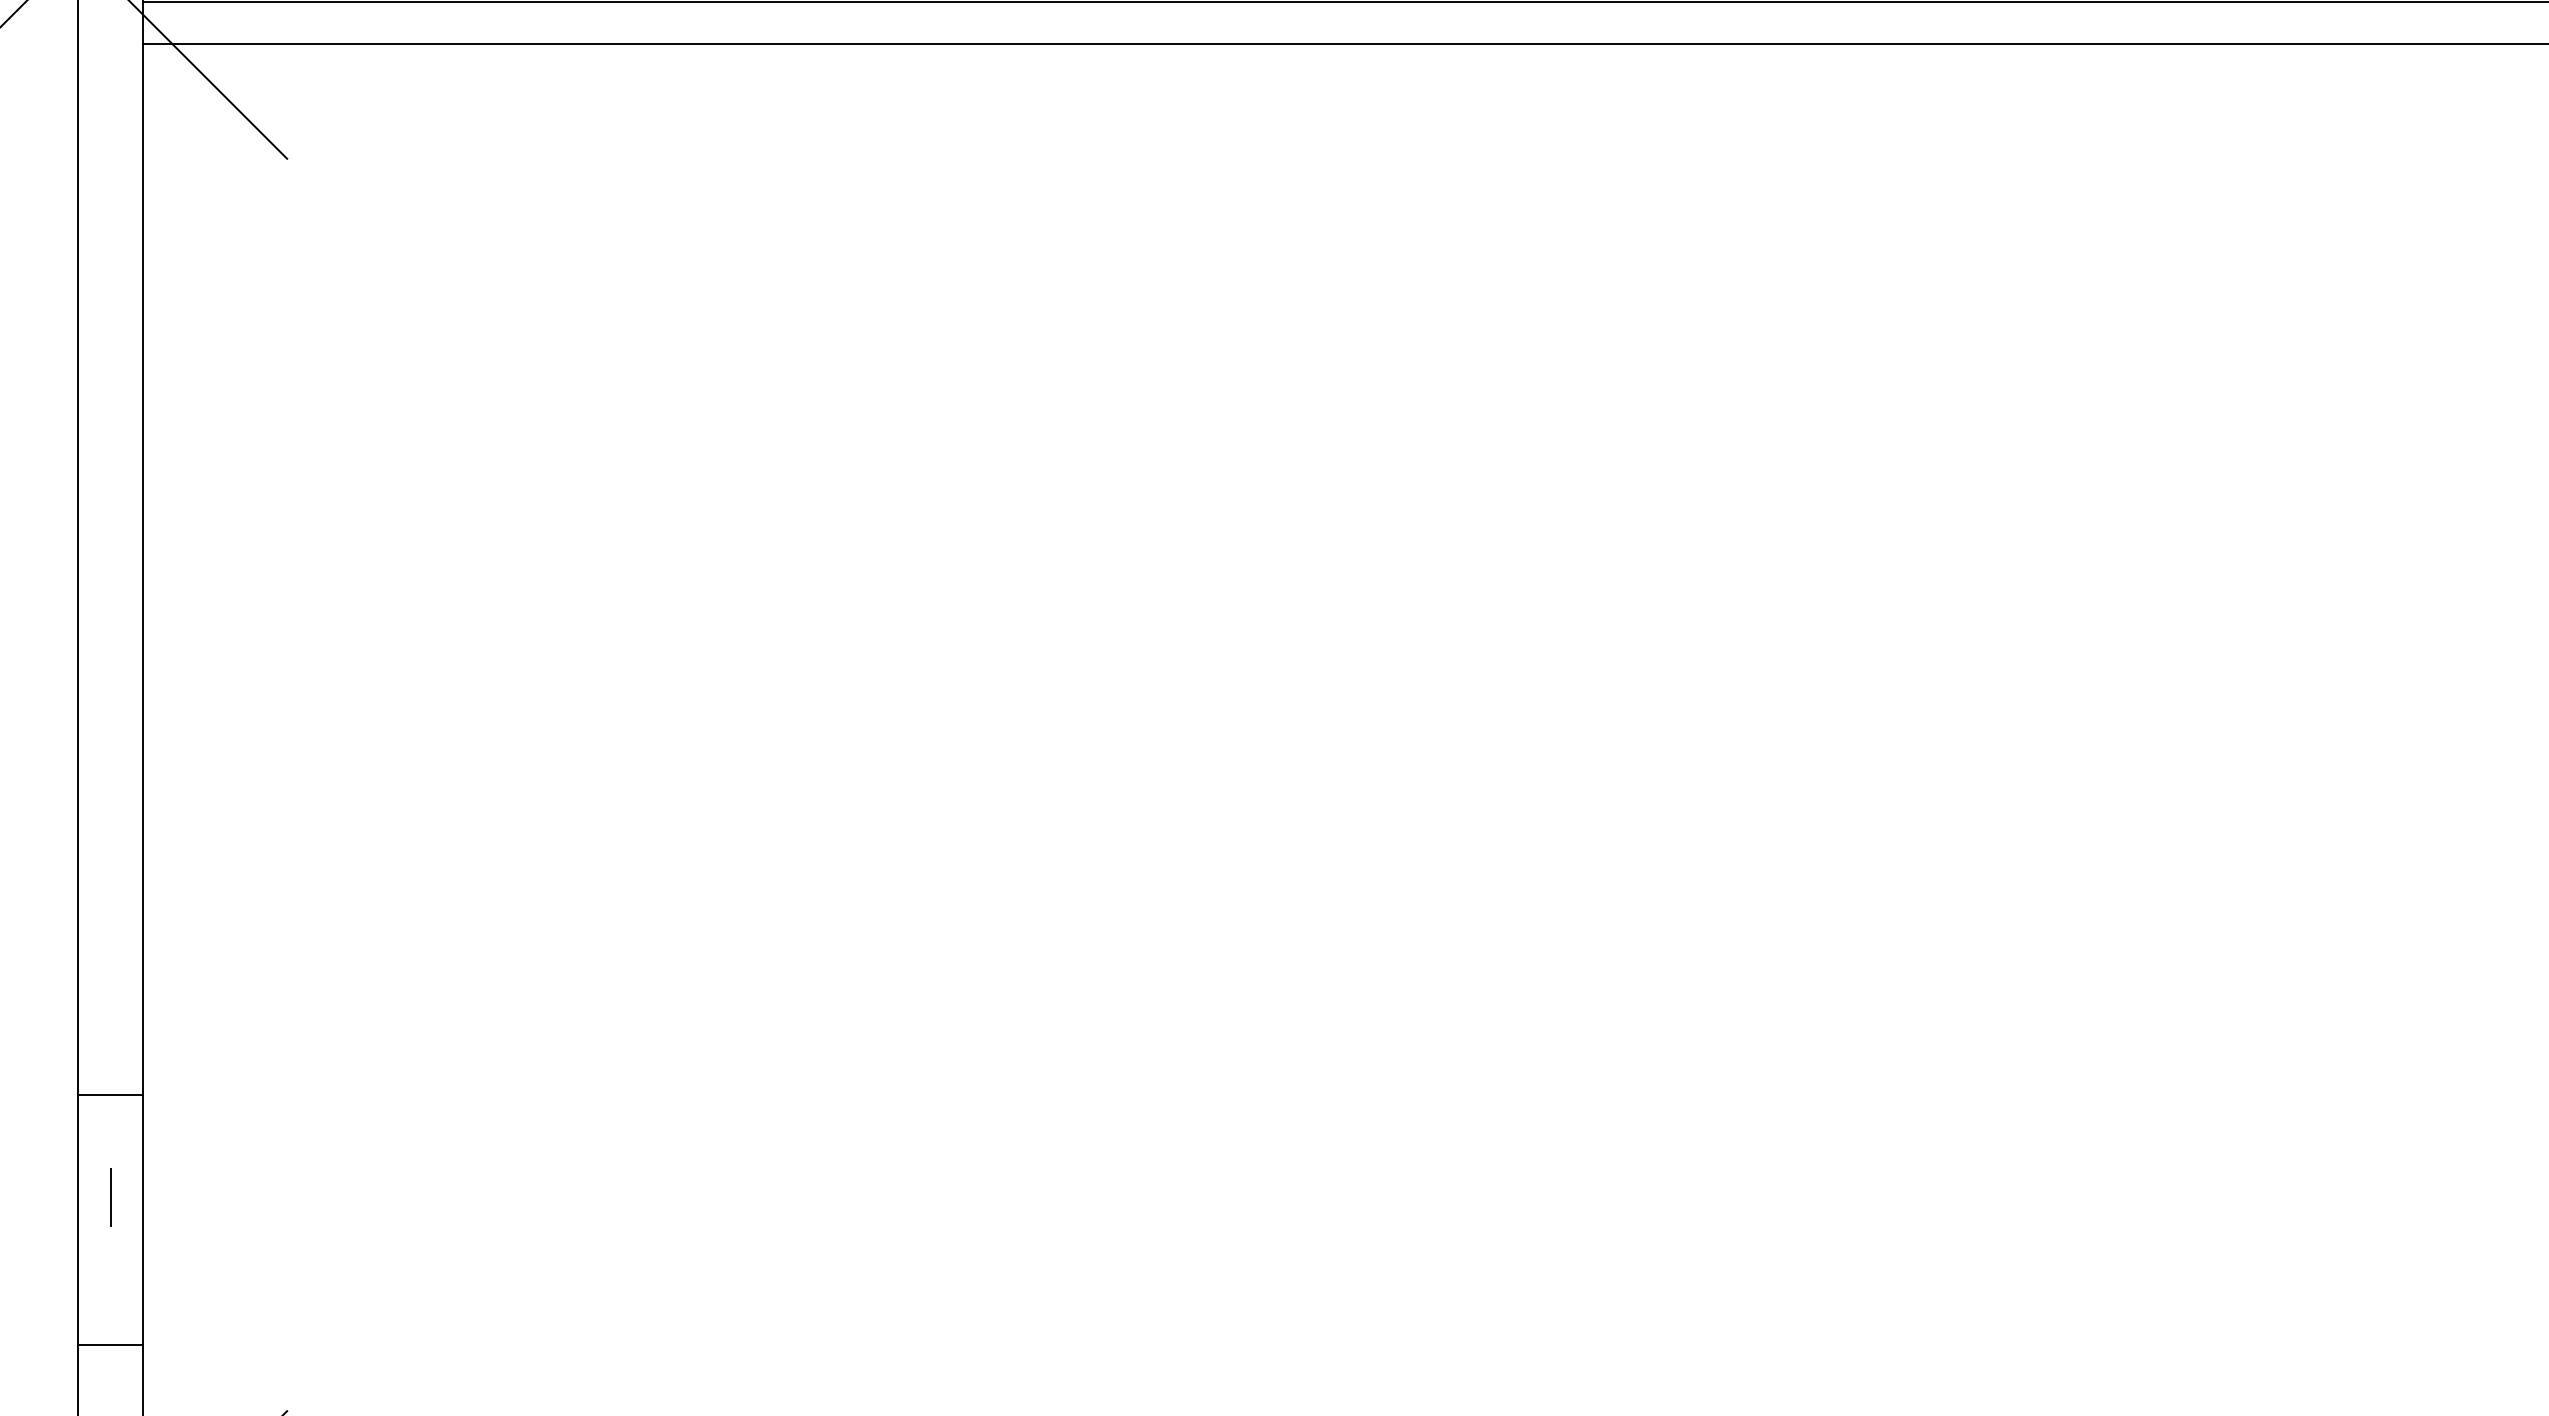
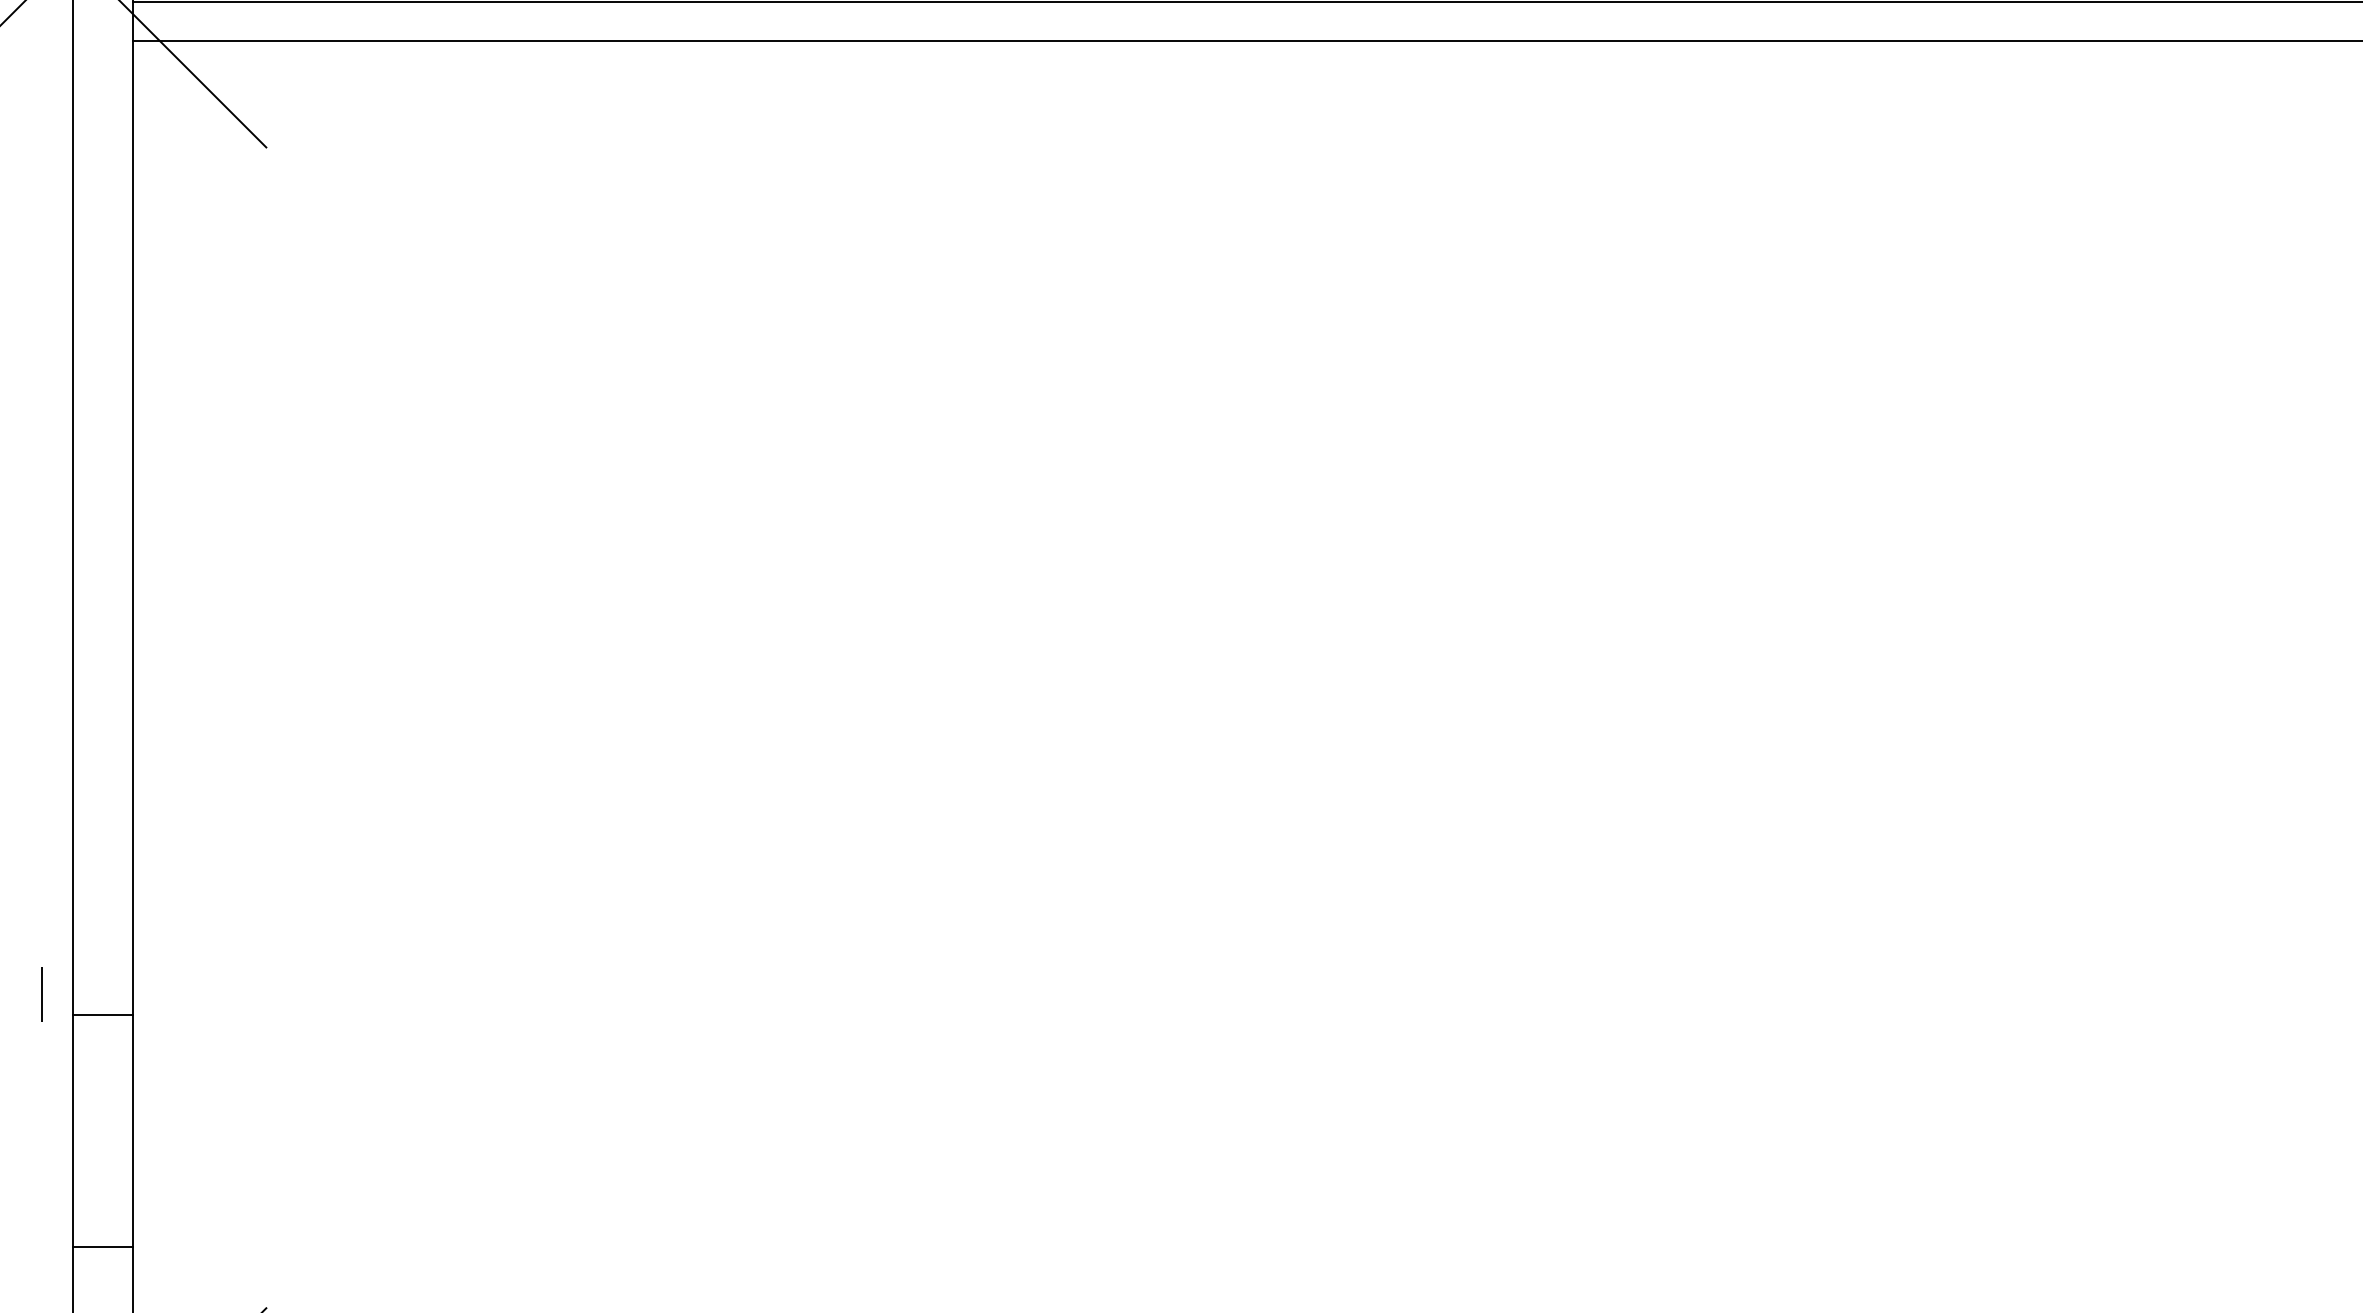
line: (110, 1197) -> (41, 994), moved

